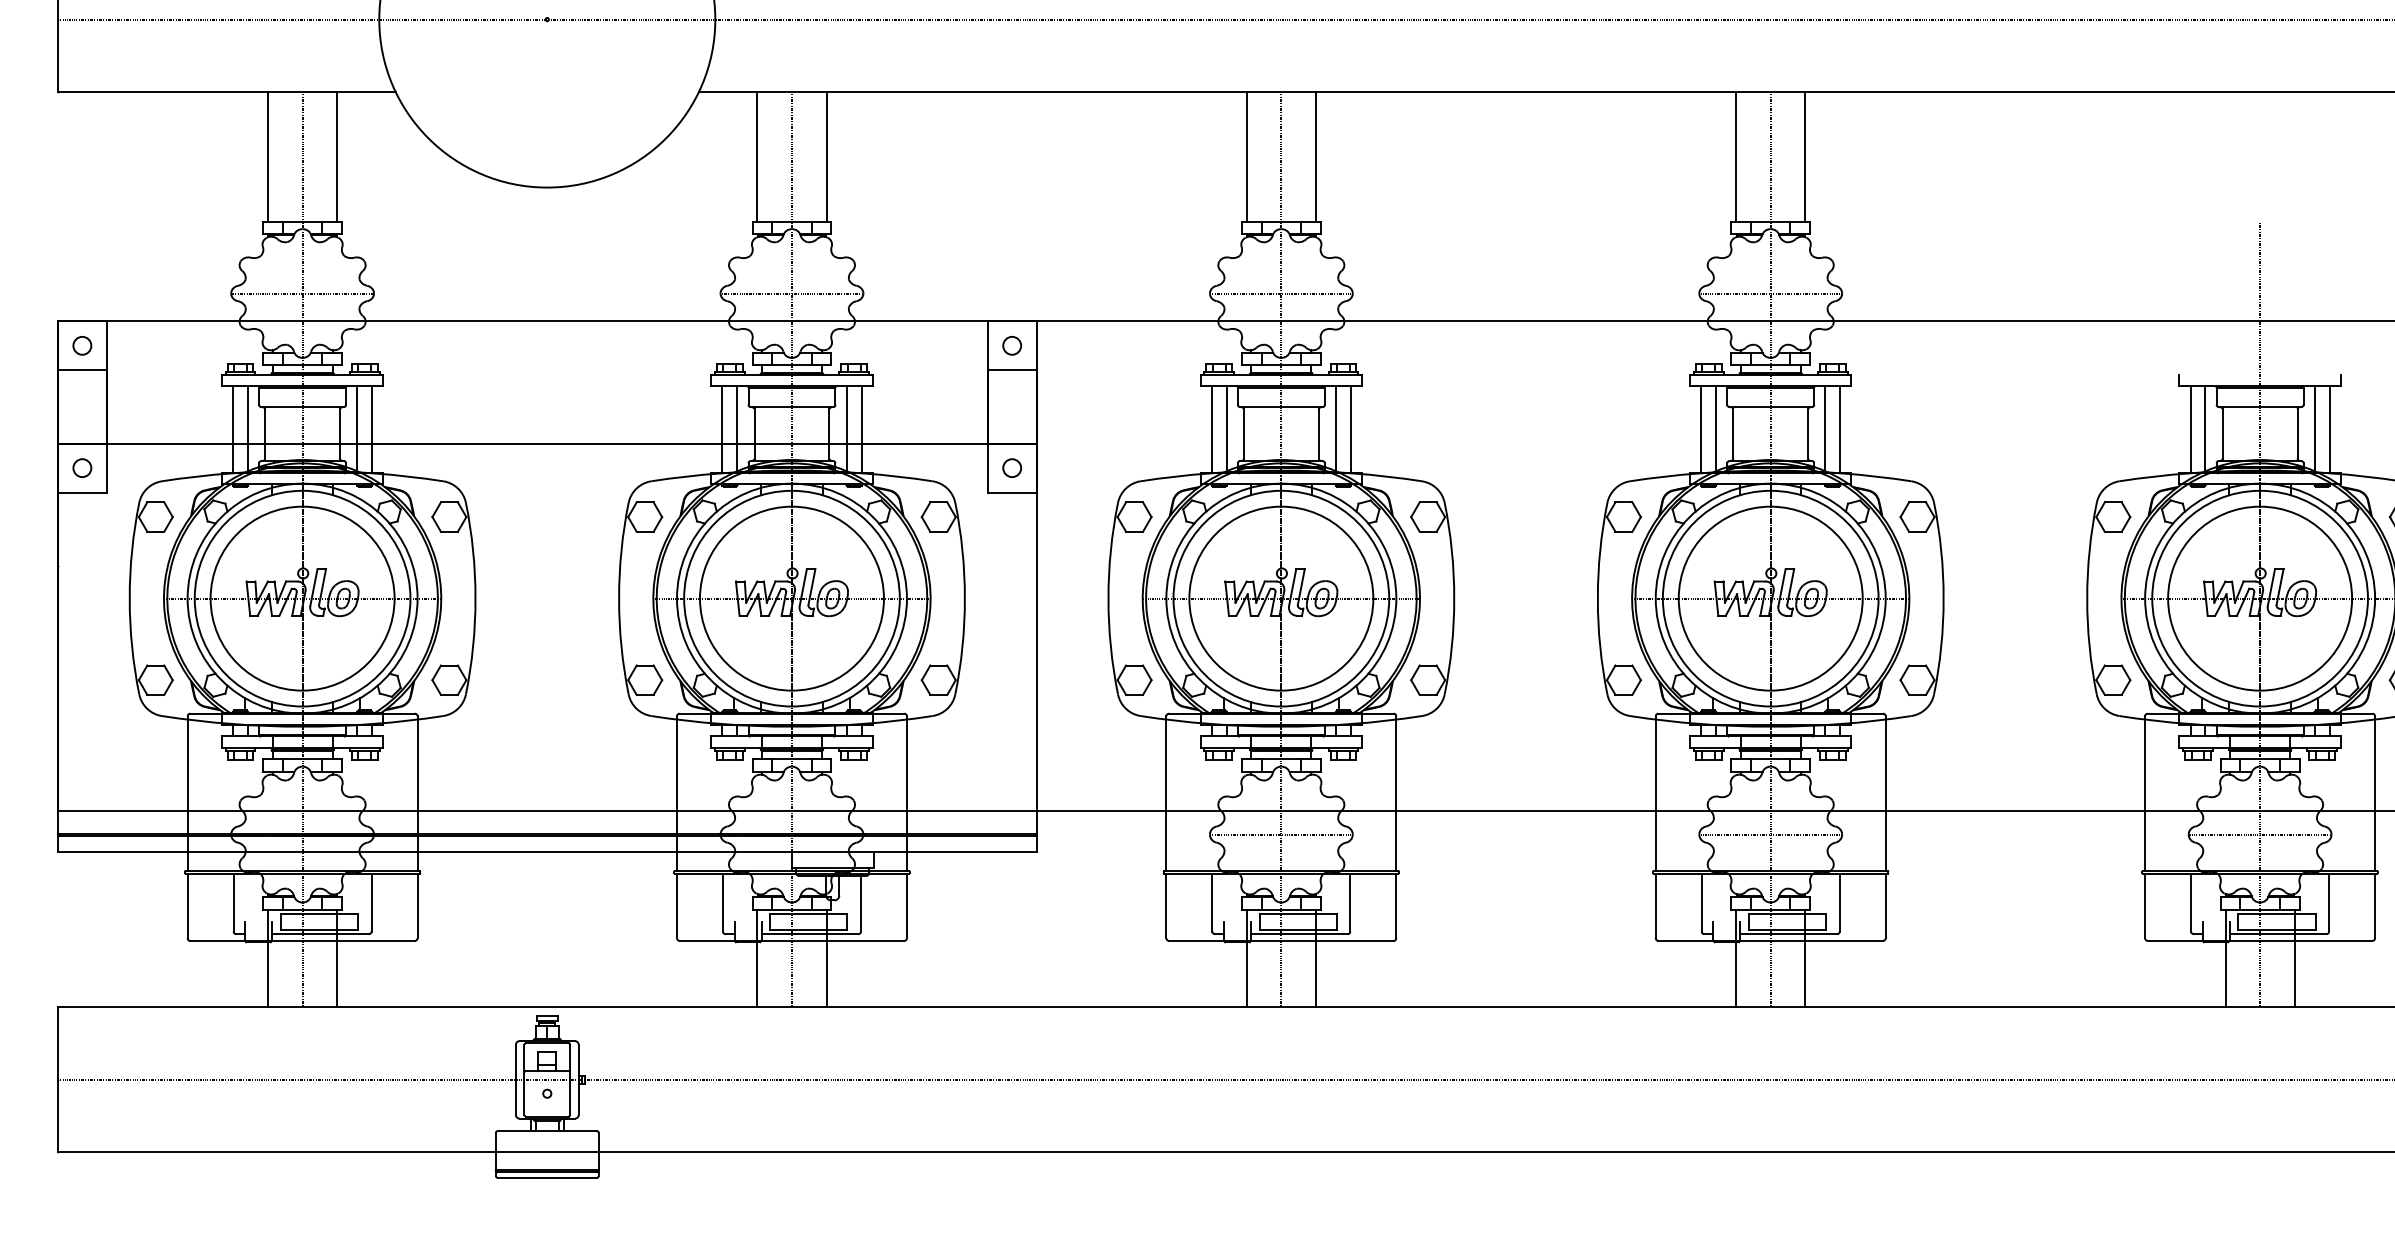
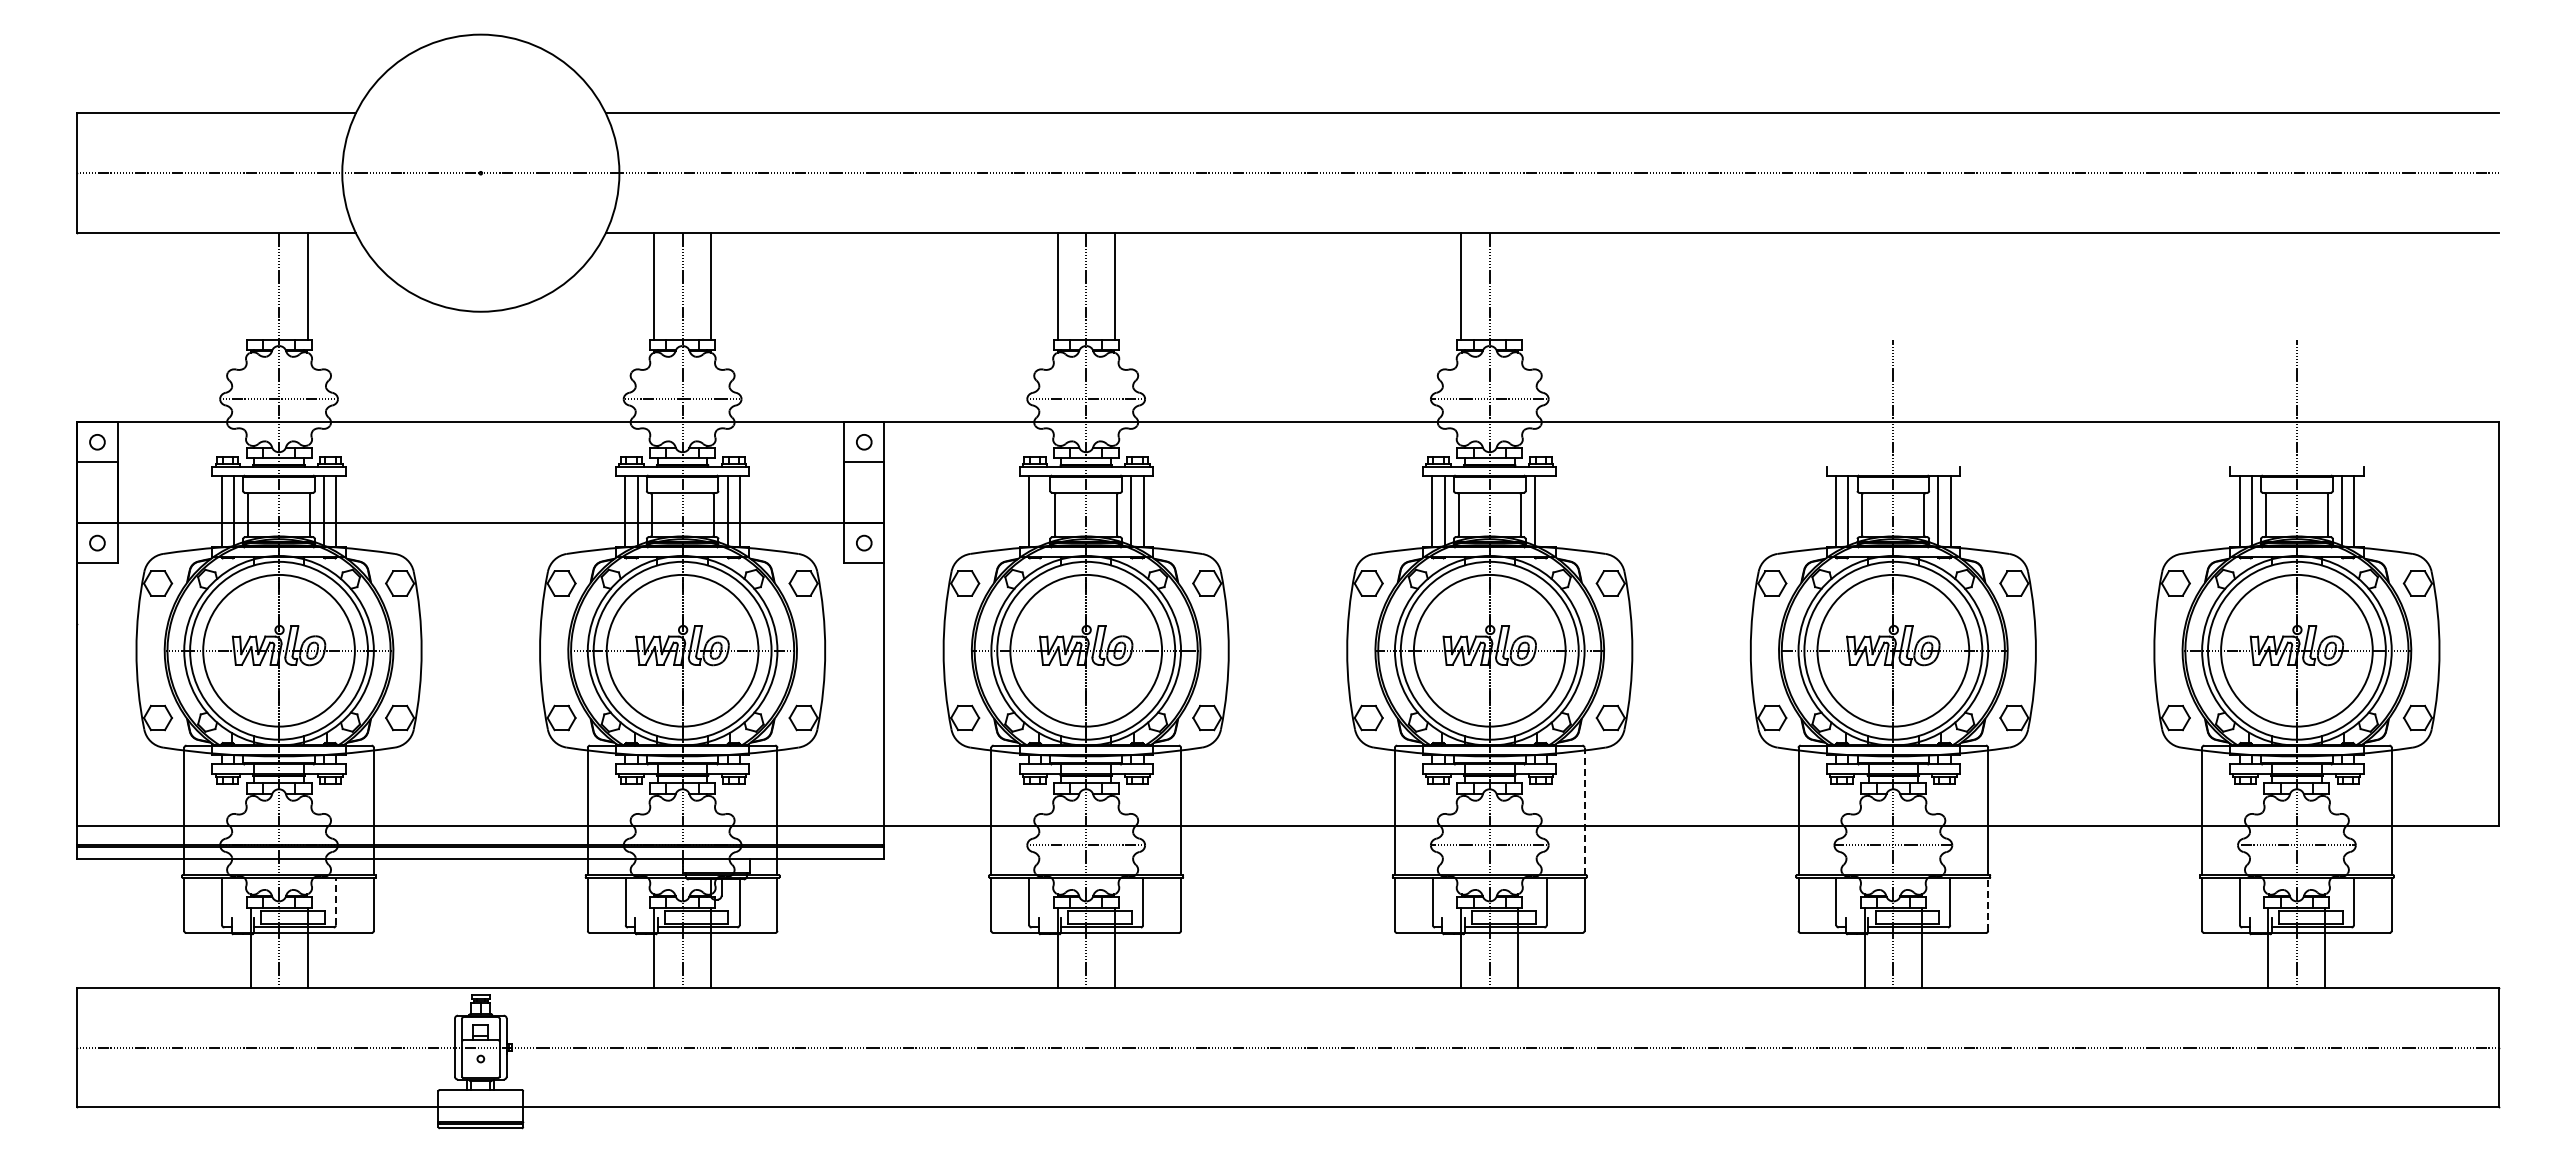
line: (267, 156) -> (250, 286), removed
line: (1805, 156) -> (1518, 286), removed
line: (1227, 429) -> (1041, 511), removed
line: (1840, 429) -> (1547, 511), removed
line: (1885, 793) -> (1584, 811), solid -> dashed
line: (371, 902) -> (335, 901), solid -> dashed
line: (2375, 906) -> (1988, 904), solid -> dashed

